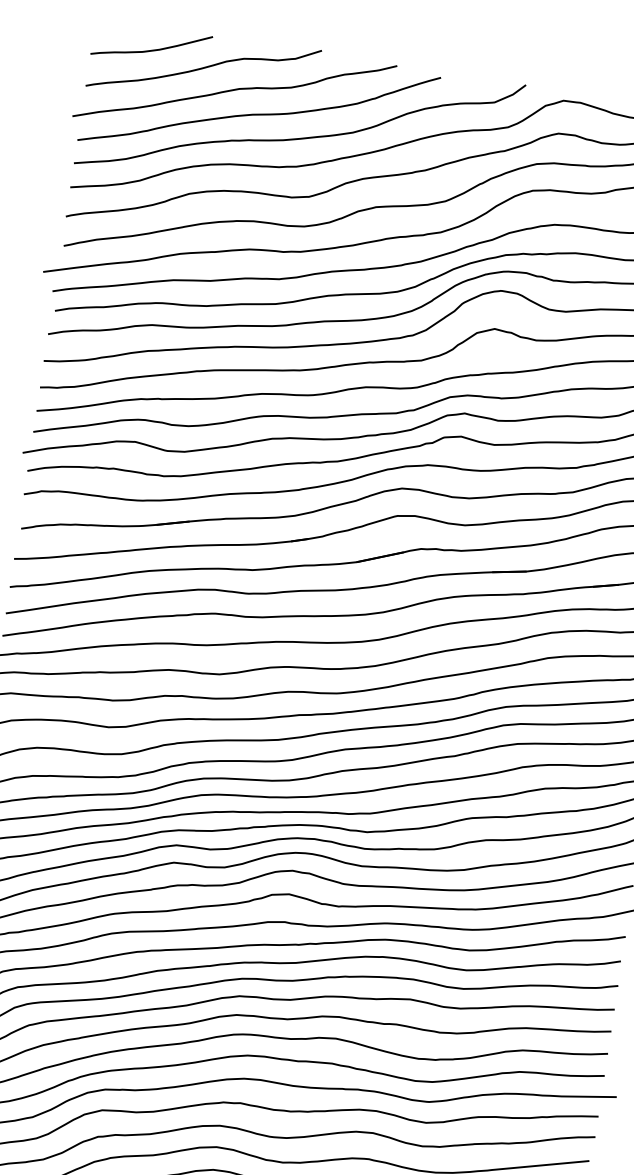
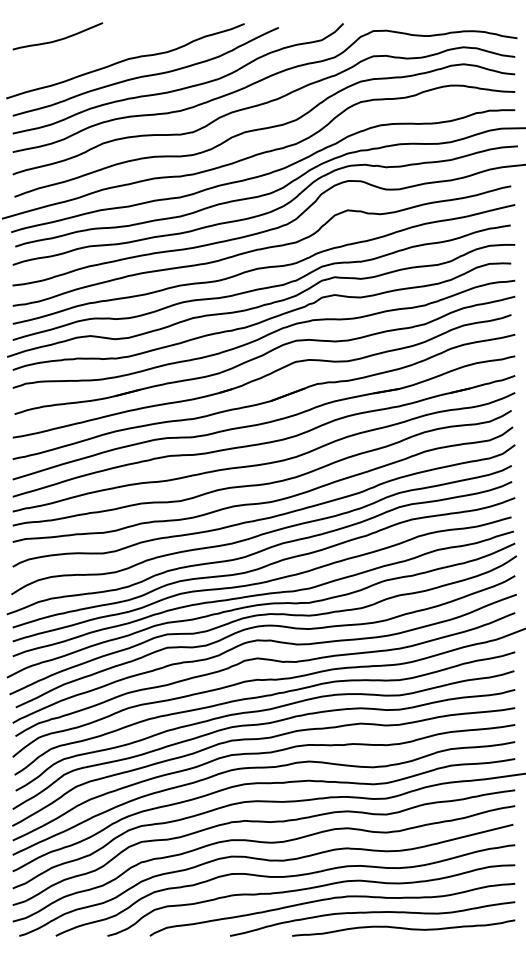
curve: (203, 68) -> (99, 47), removed

